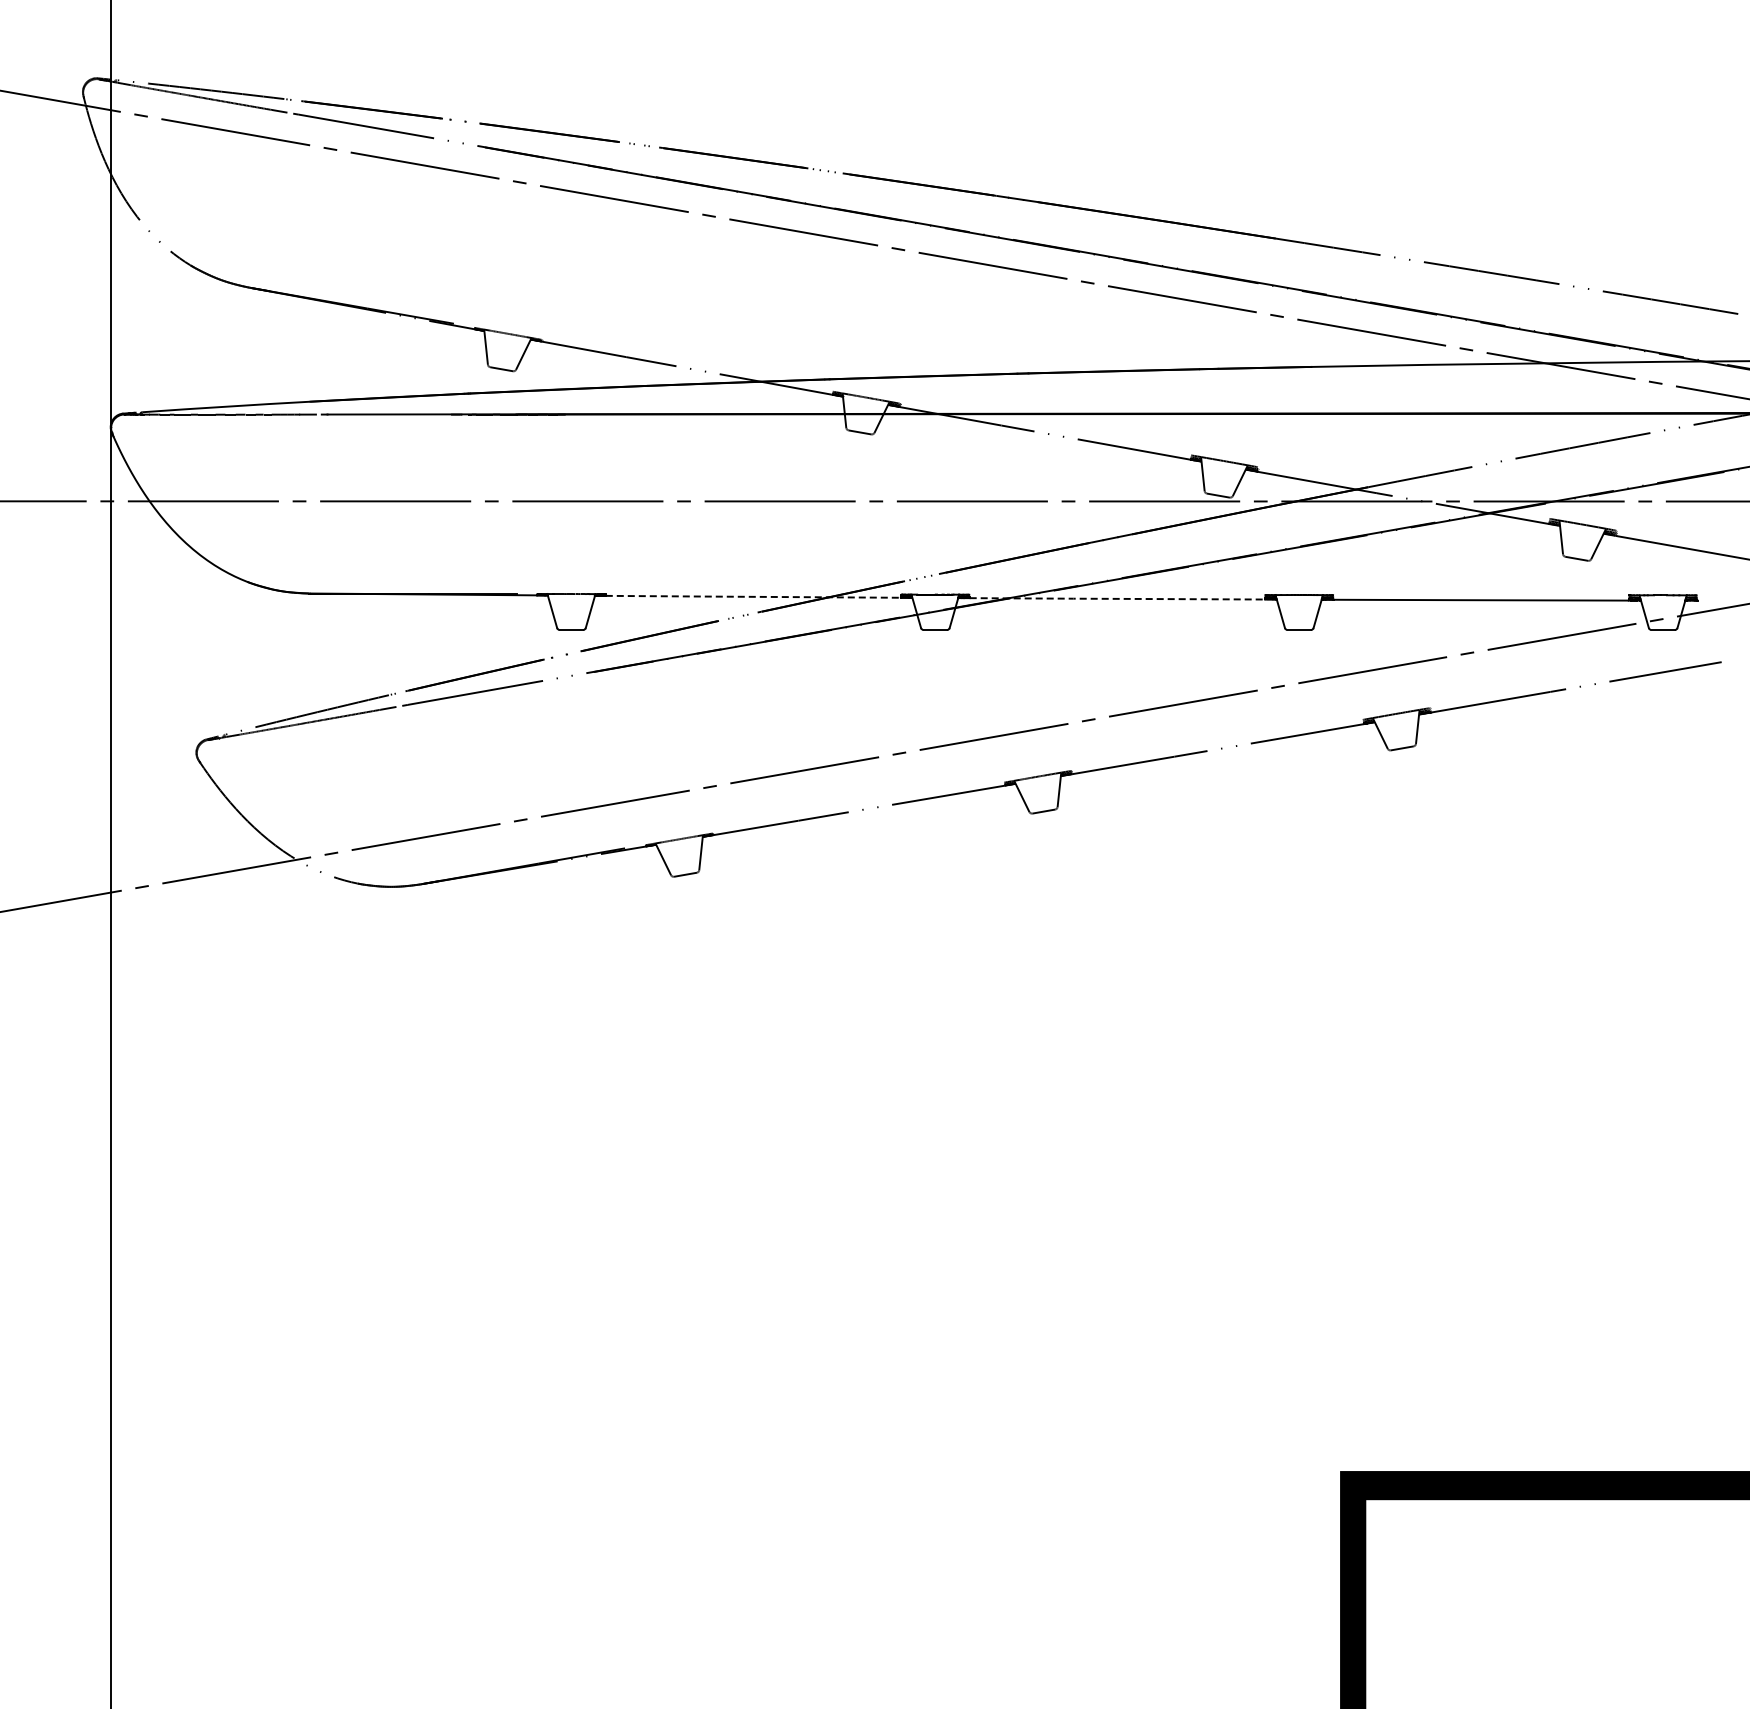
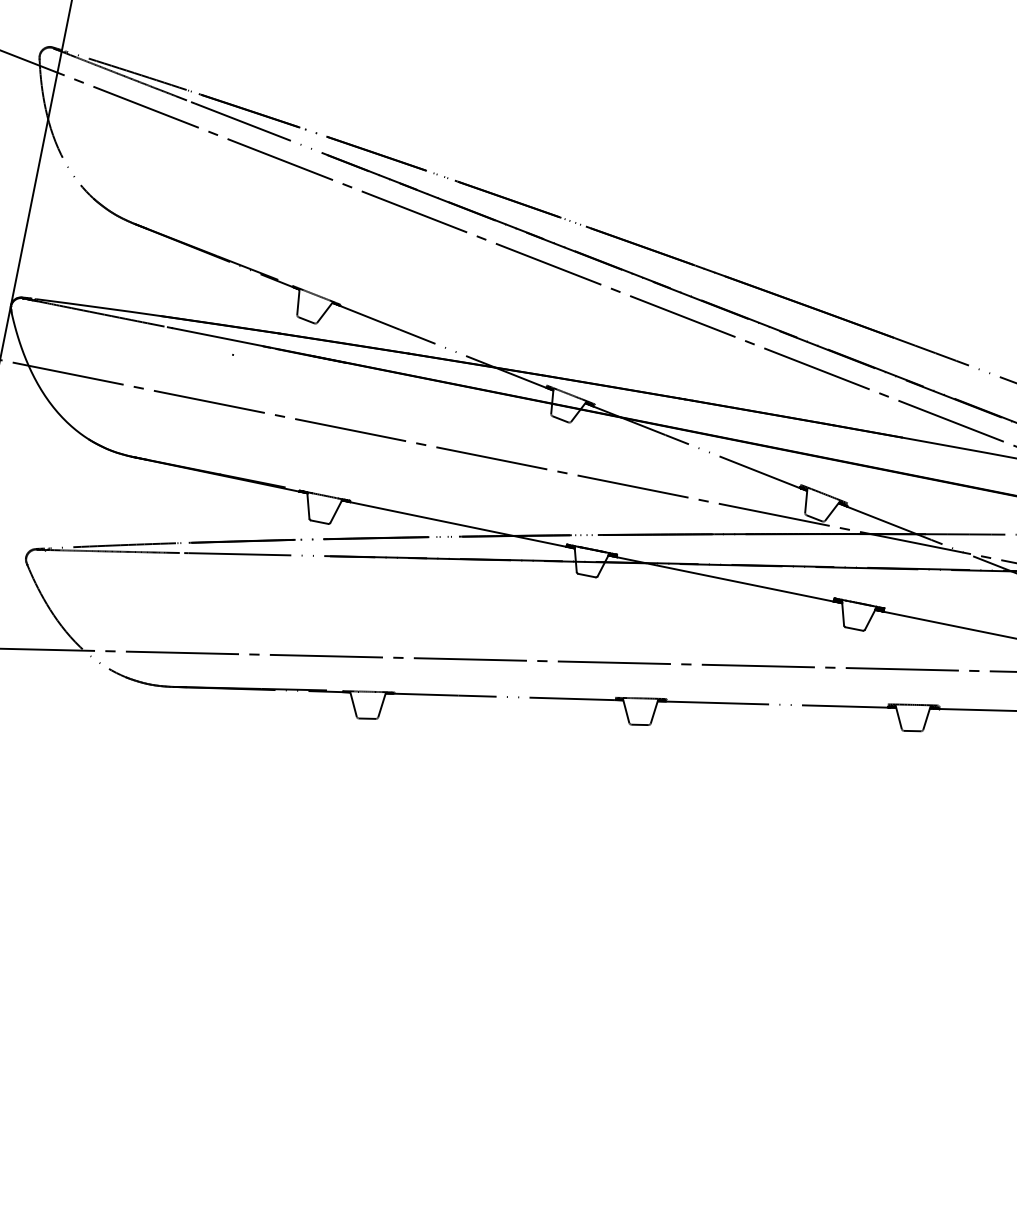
line: (752, 596) -> (457, 524), dashed -> solid
line: (1117, 598) -> (725, 579), dashed -> solid

